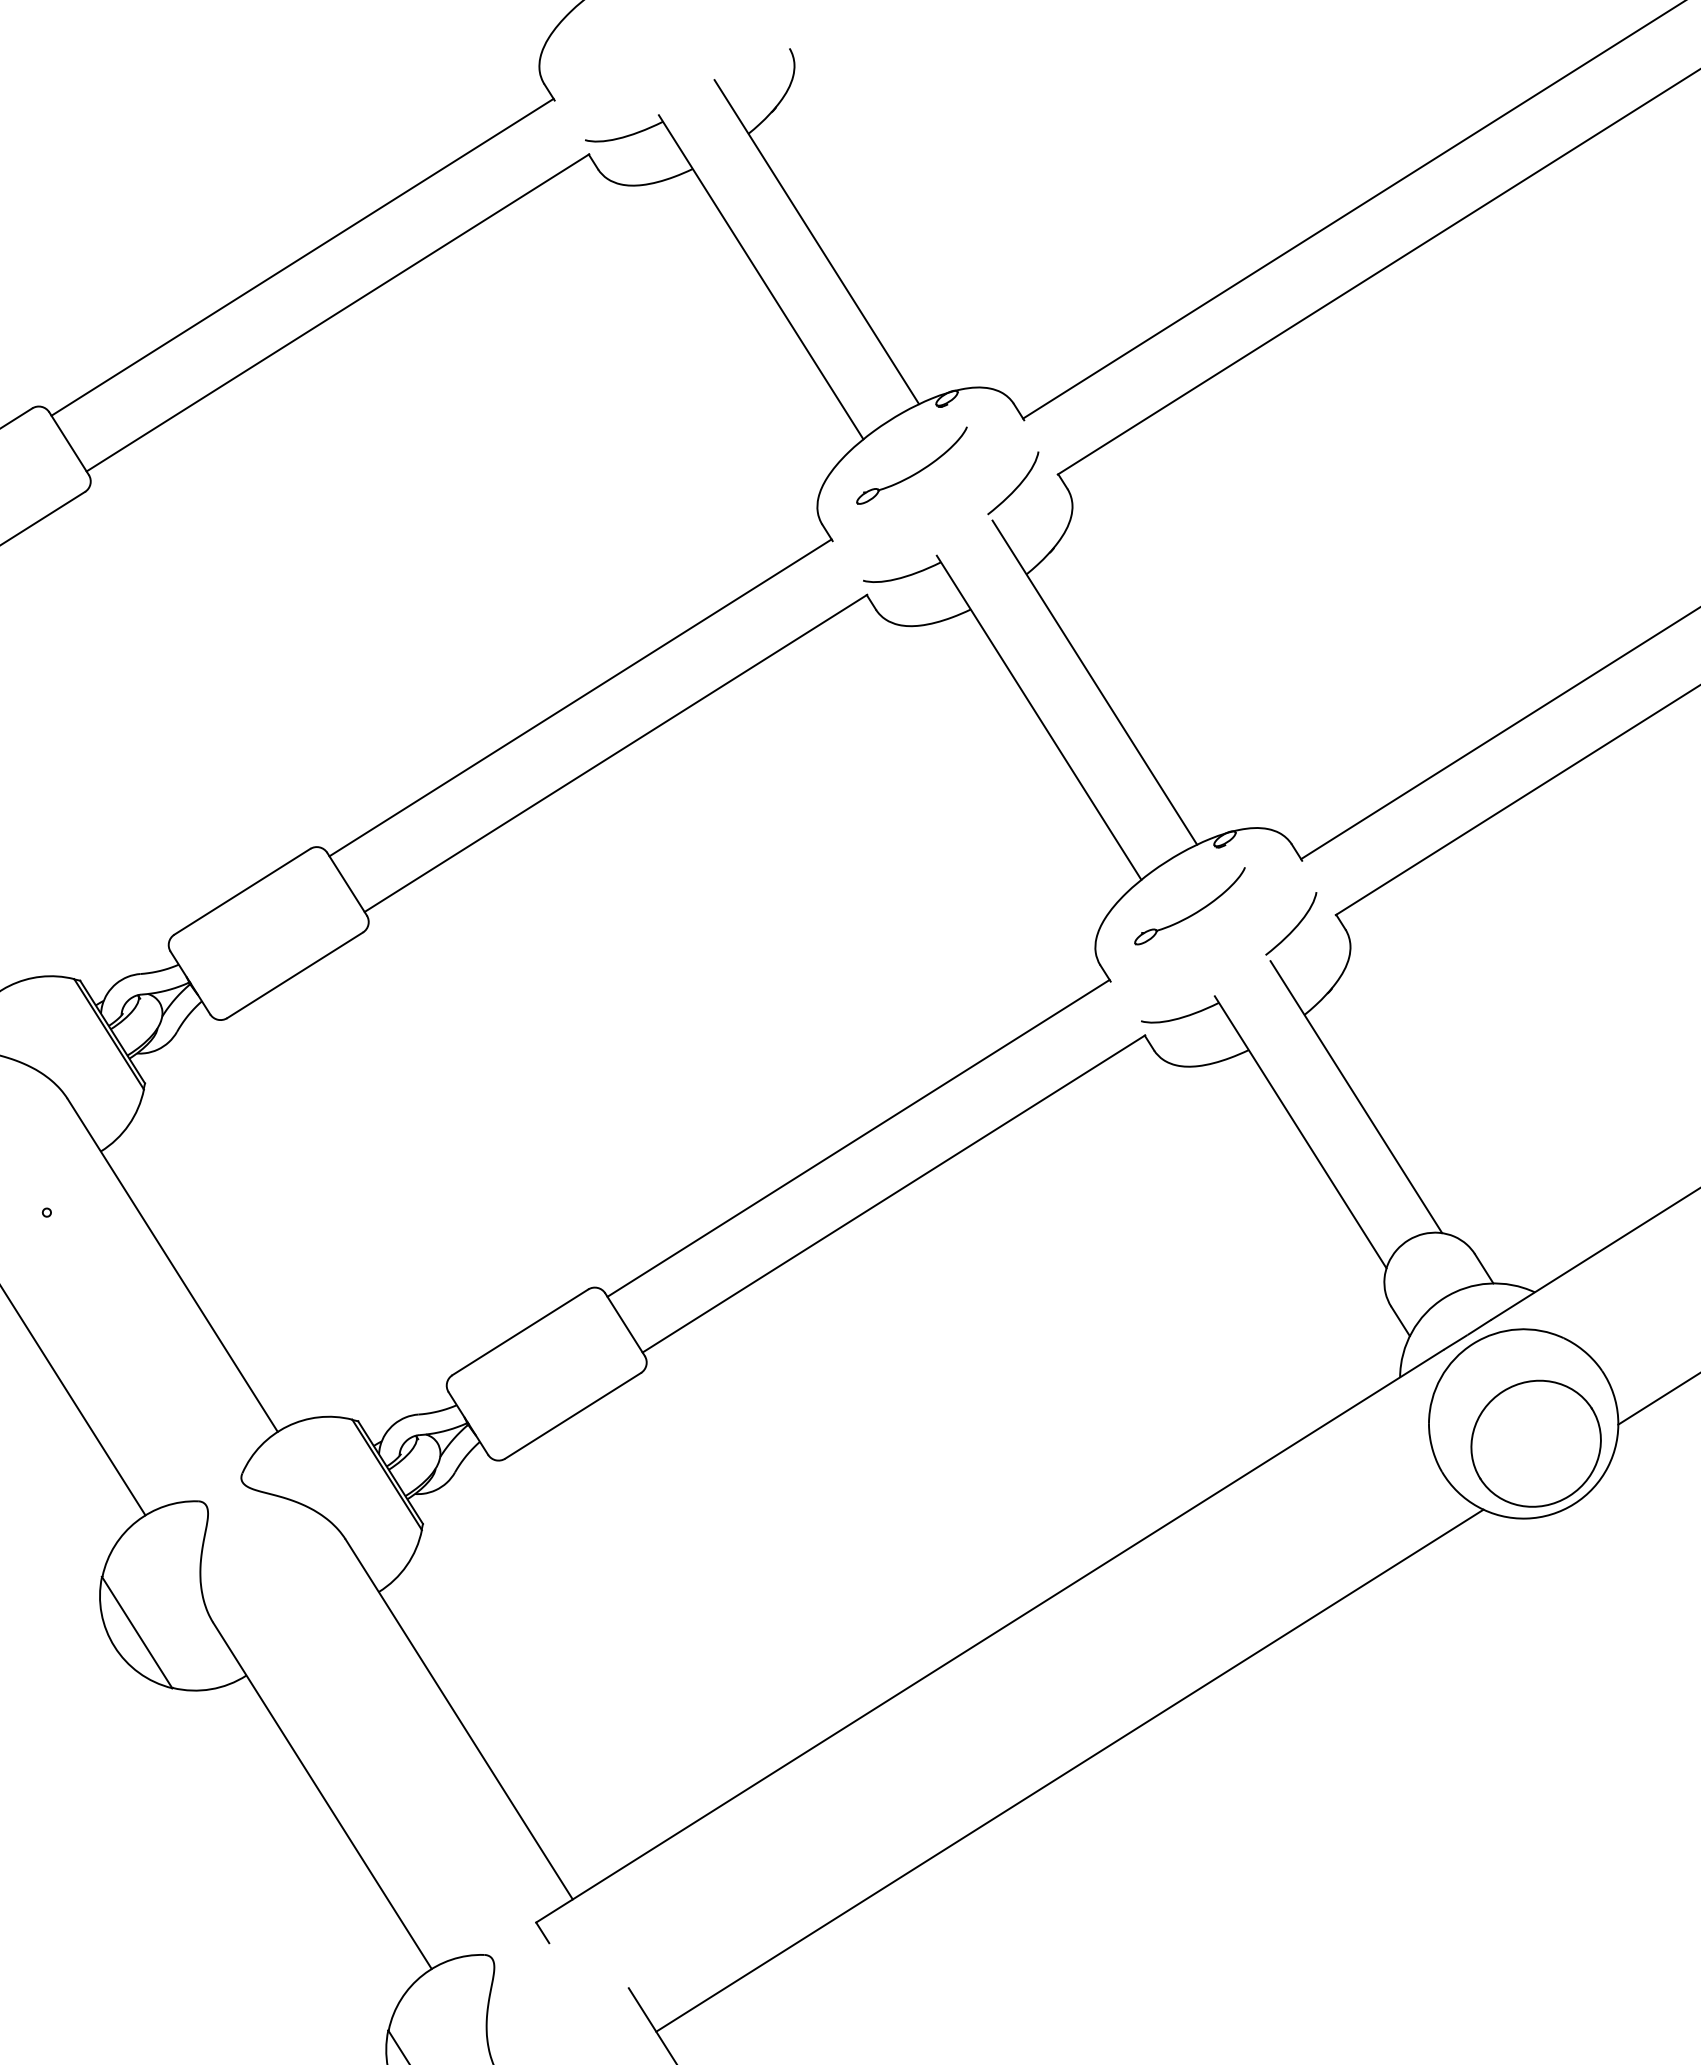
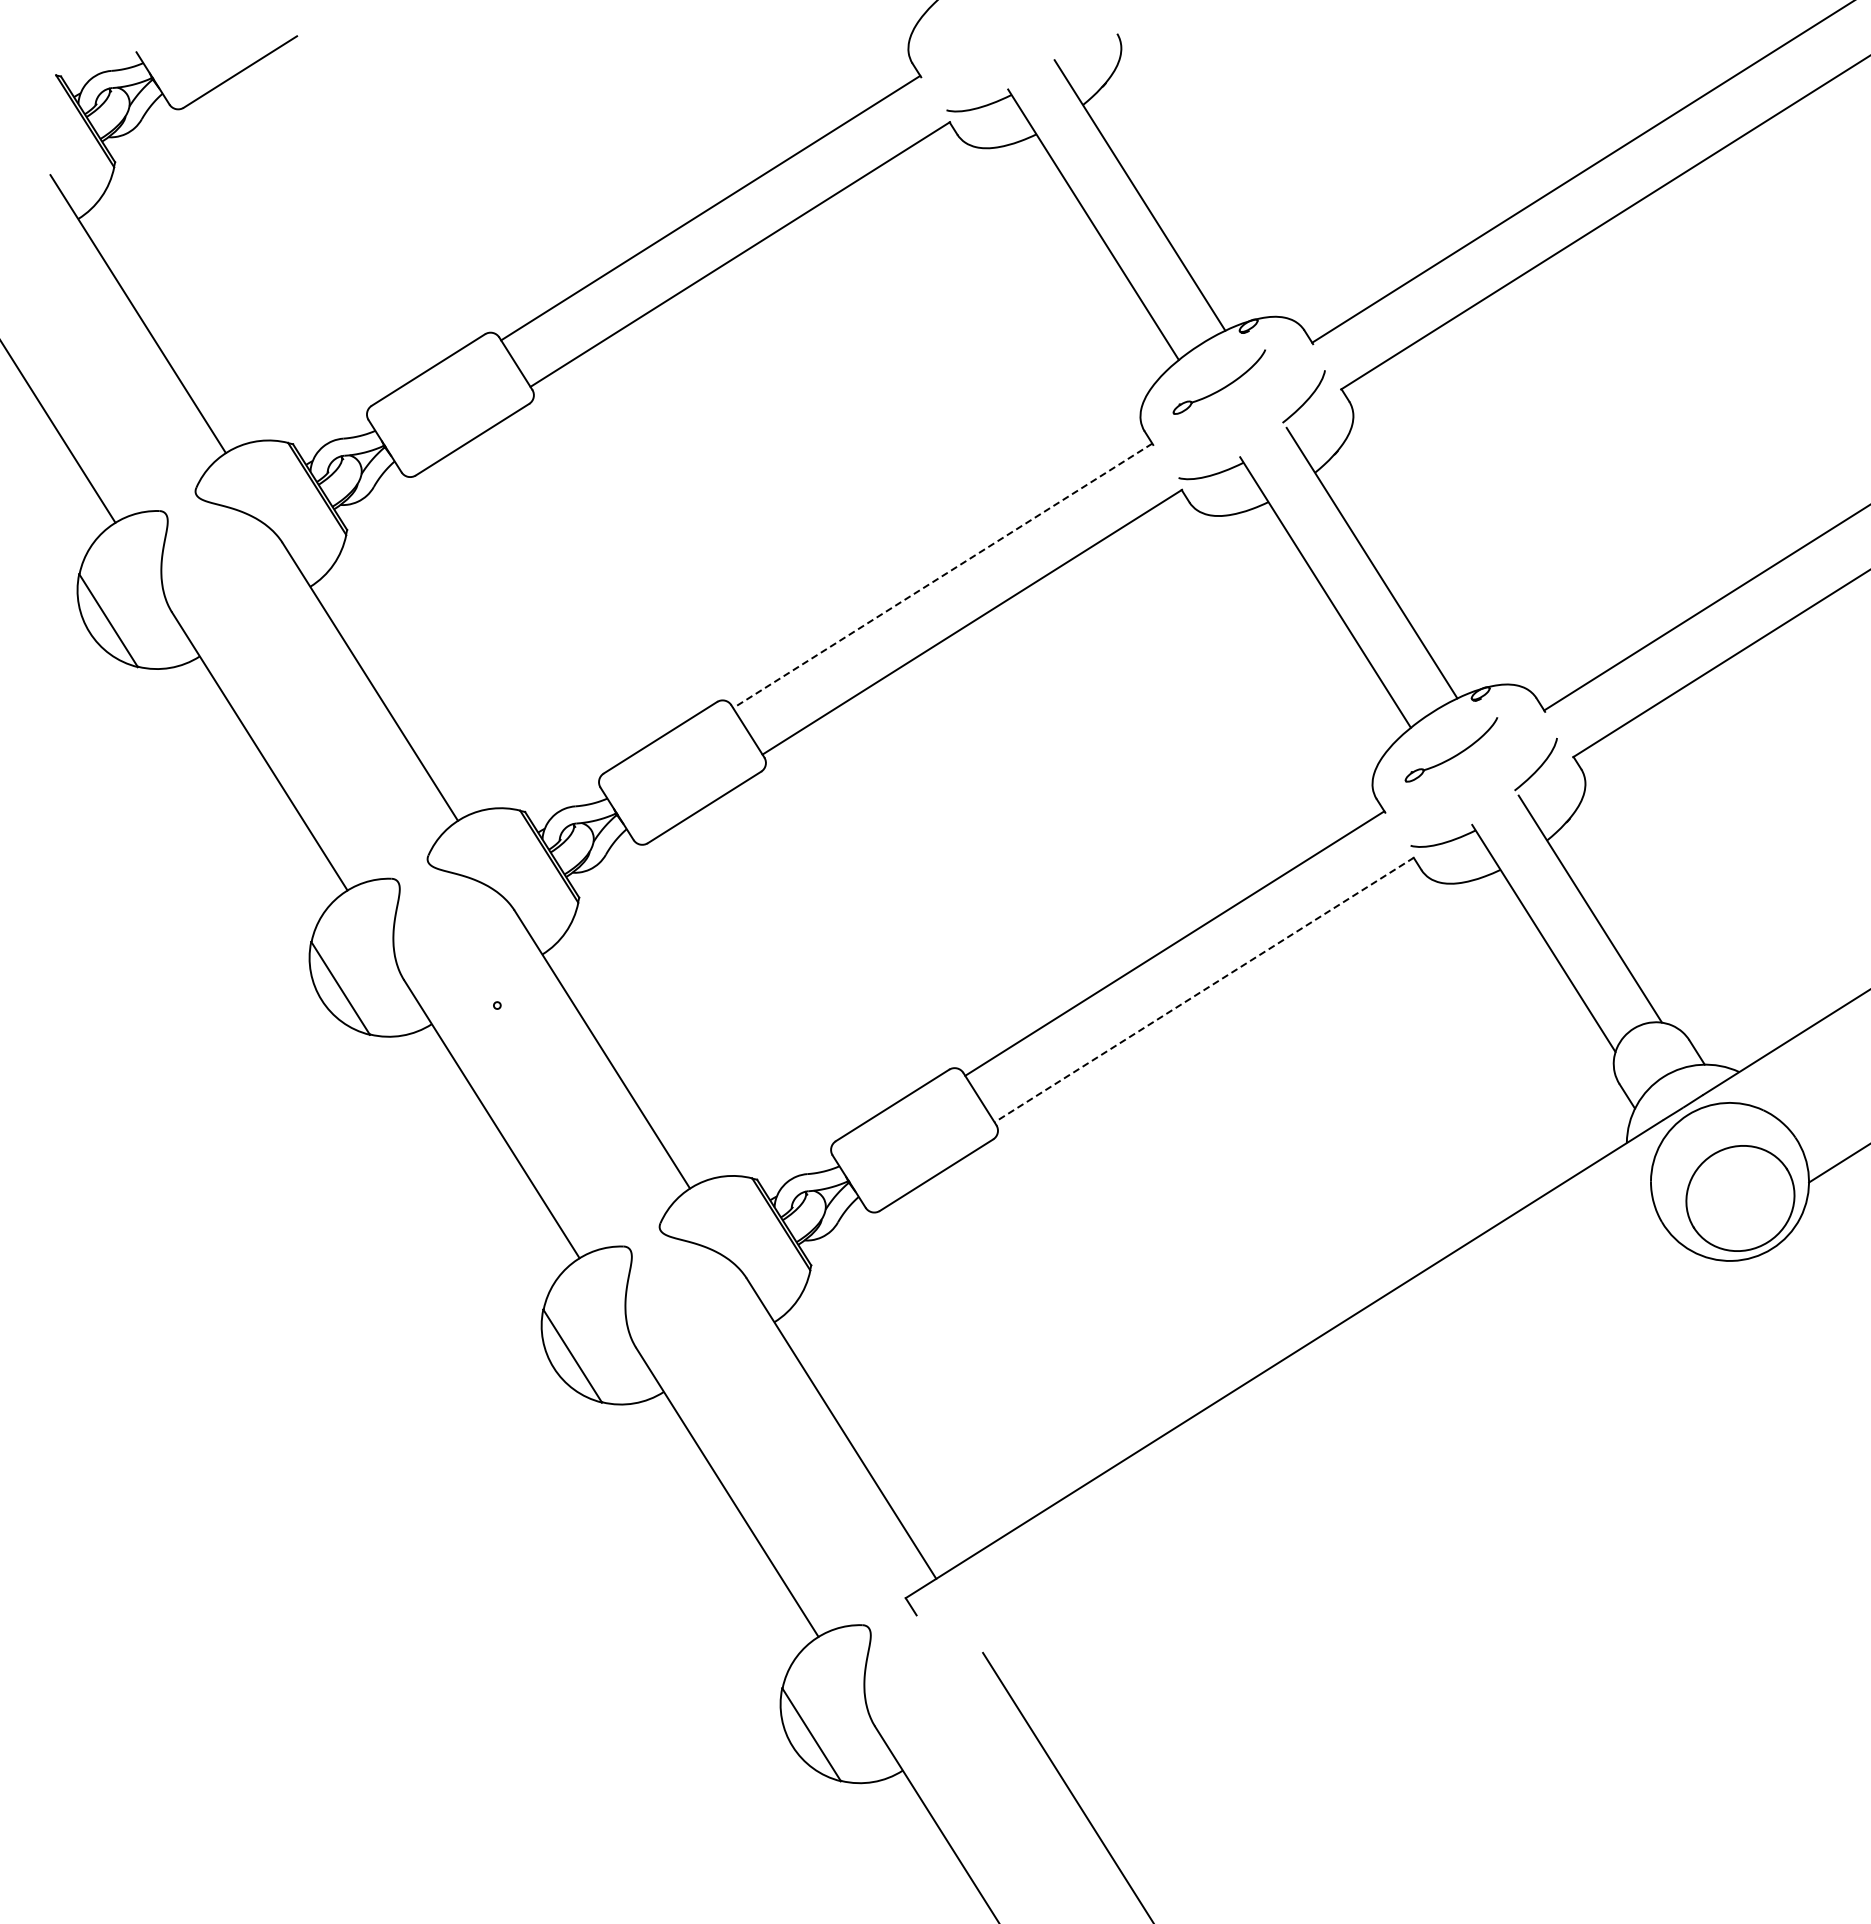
line: (580, 697) -> (942, 575), solid -> dashed
line: (892, 1194) -> (1203, 990), solid -> dashed
line: (1069, 1770) -> (1350, 1471), removed

